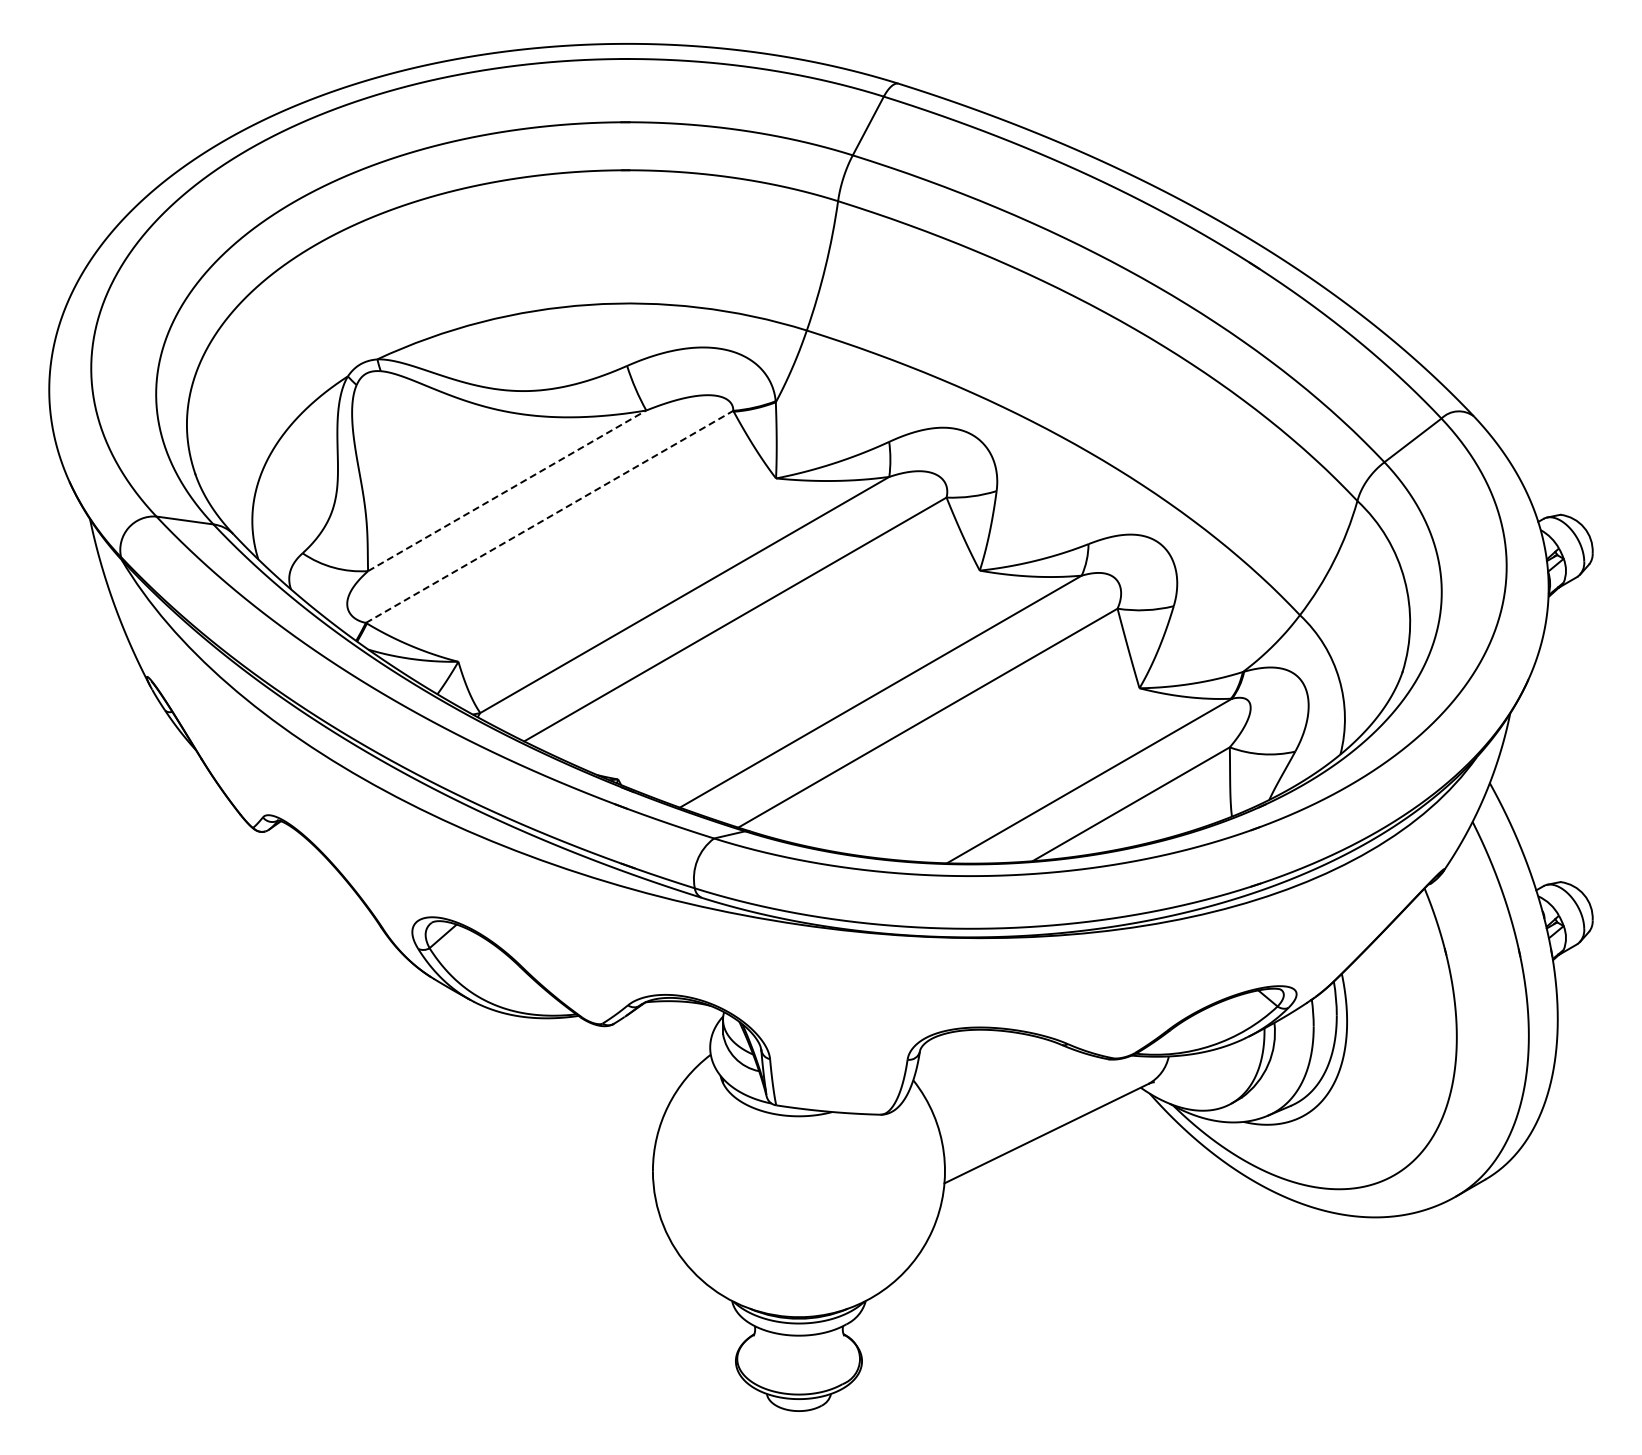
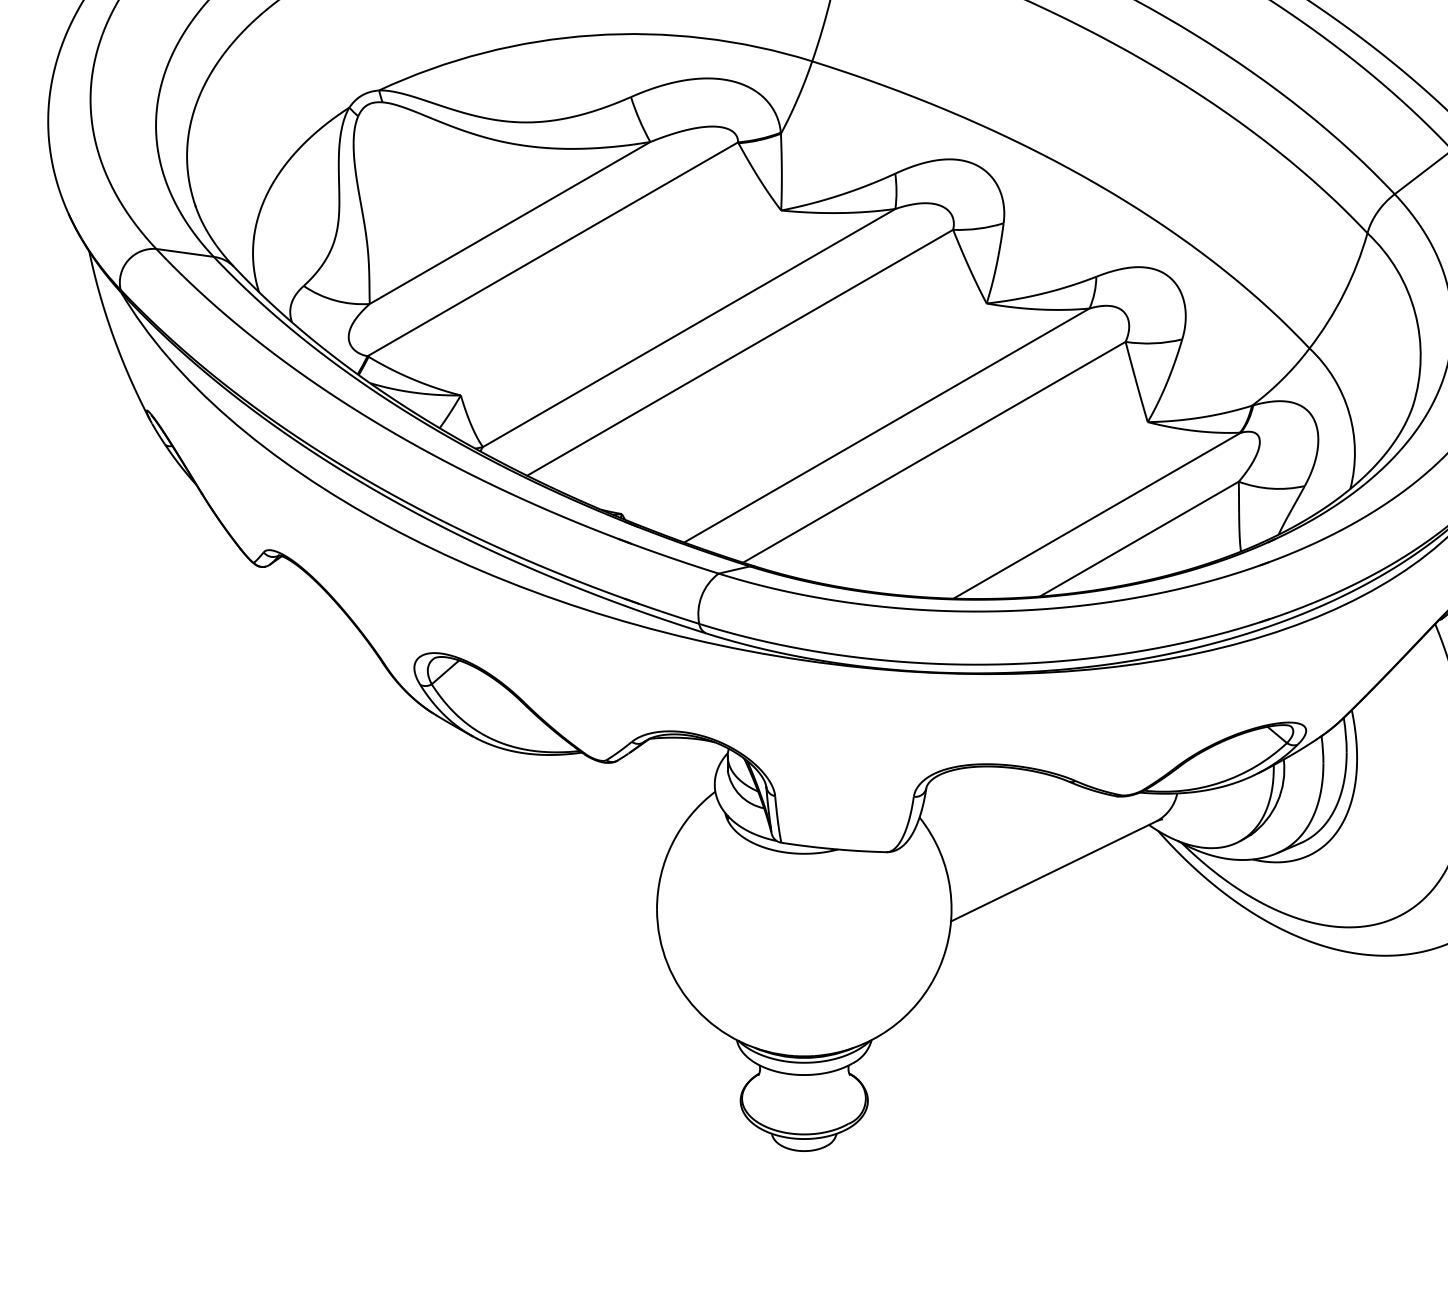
line: (507, 490) -> (510, 222), dashed -> solid
line: (550, 516) -> (553, 248), dashed -> solid

